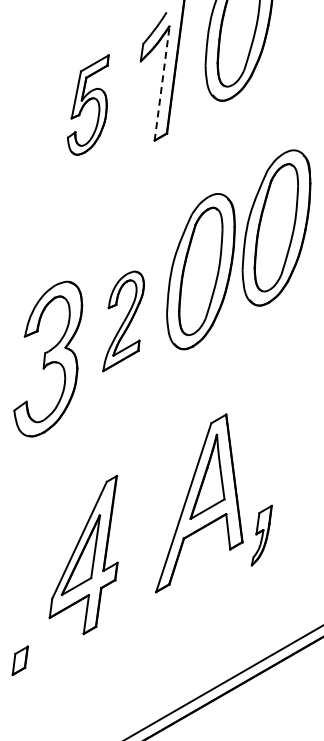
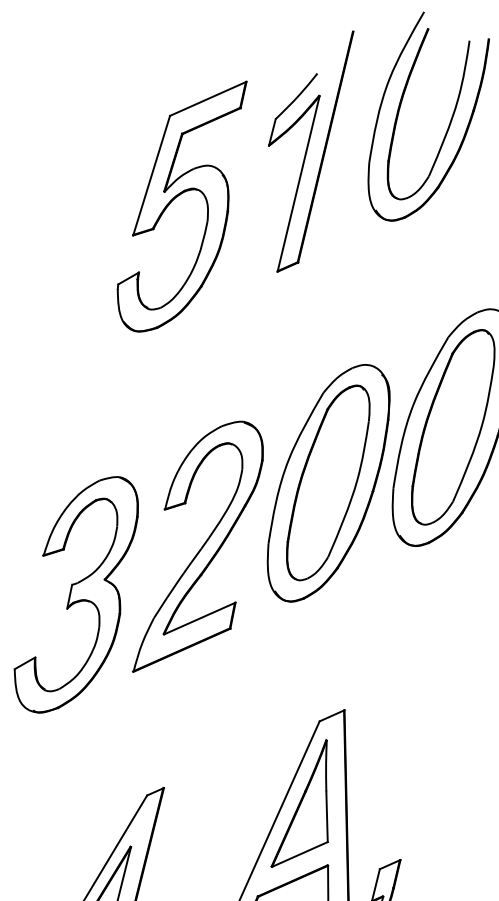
line: (162, 83) -> (299, 183), dashed -> solid
part: (88, 104) -> (180, 204), size x1.67
part: (123, 321) -> (199, 548), size x1.67

